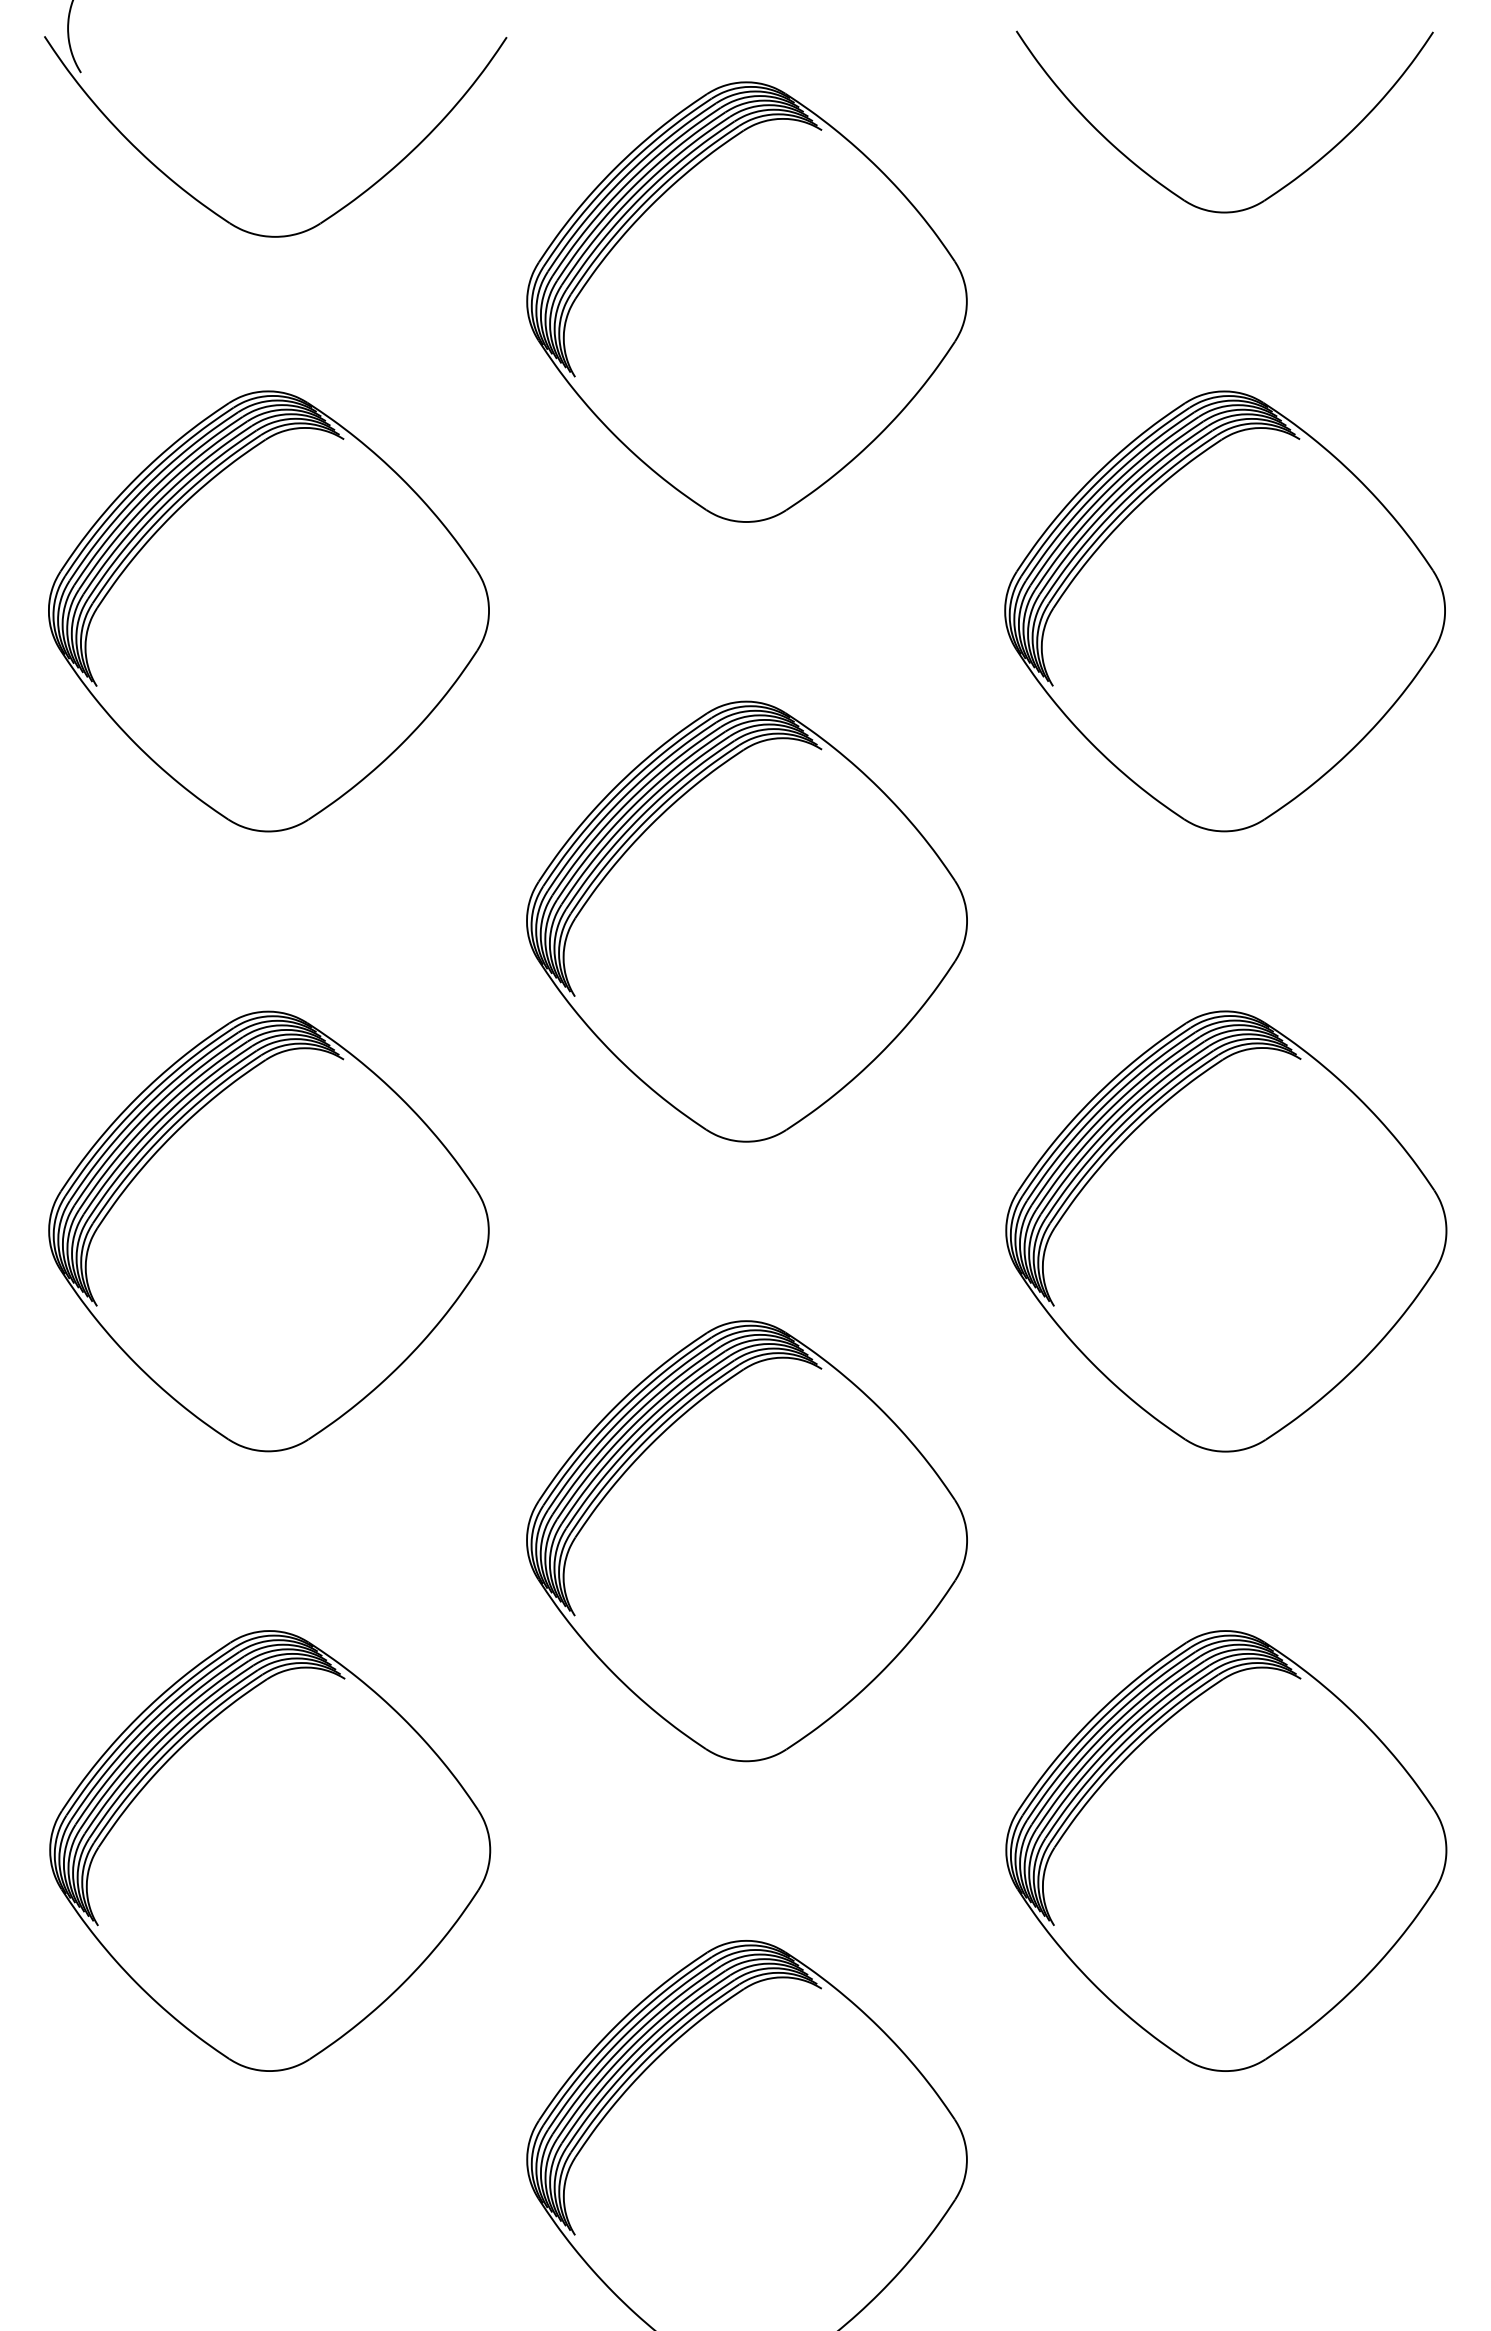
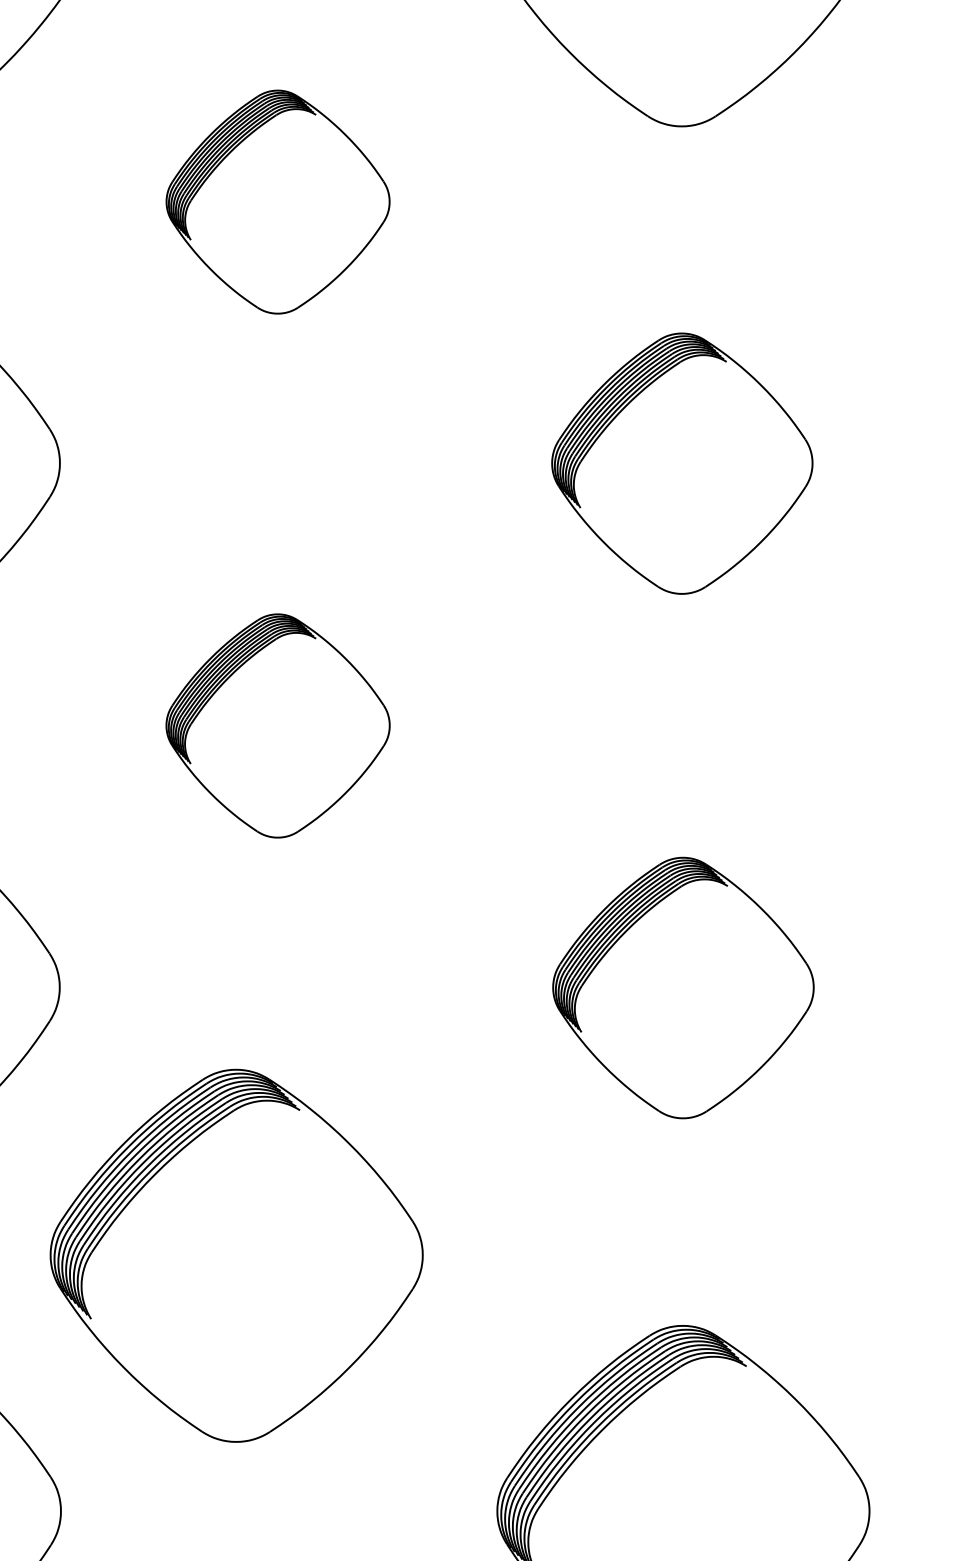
part: (746, 301) -> (277, 201), size x0.6
part: (1224, 611) -> (681, 463), size x0.7
part: (746, 921) -> (277, 725), size x0.6
part: (1226, 1231) -> (683, 988), size x0.7
part: (746, 1541) -> (236, 1256), moved

